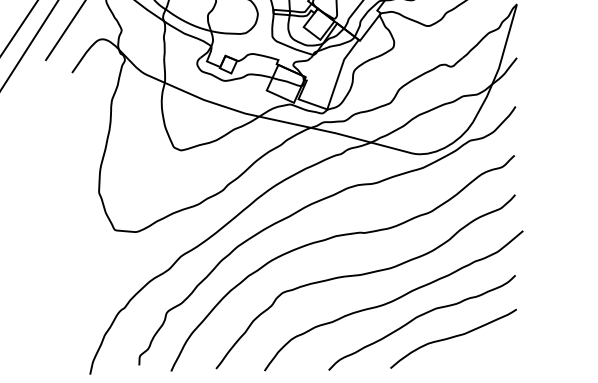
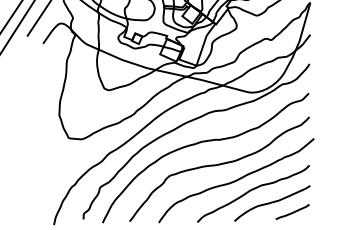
line: (487, 353) -> (292, 212), added

